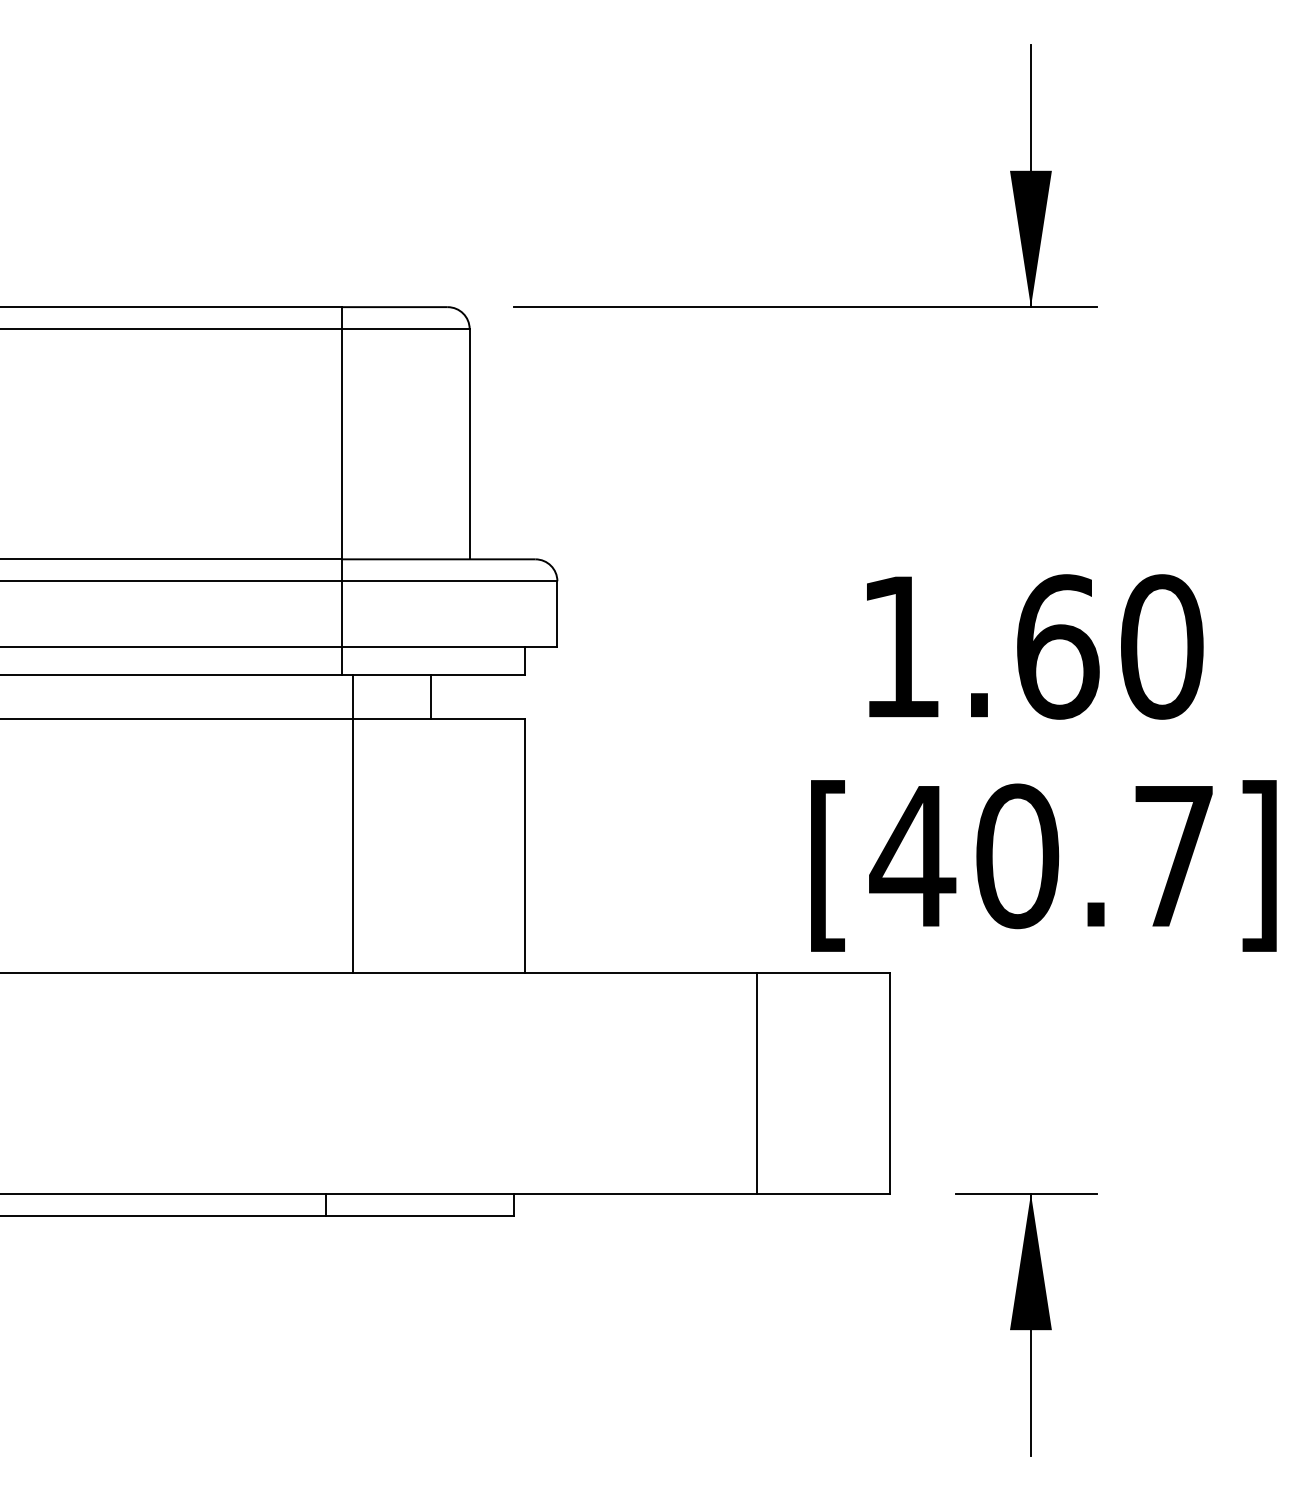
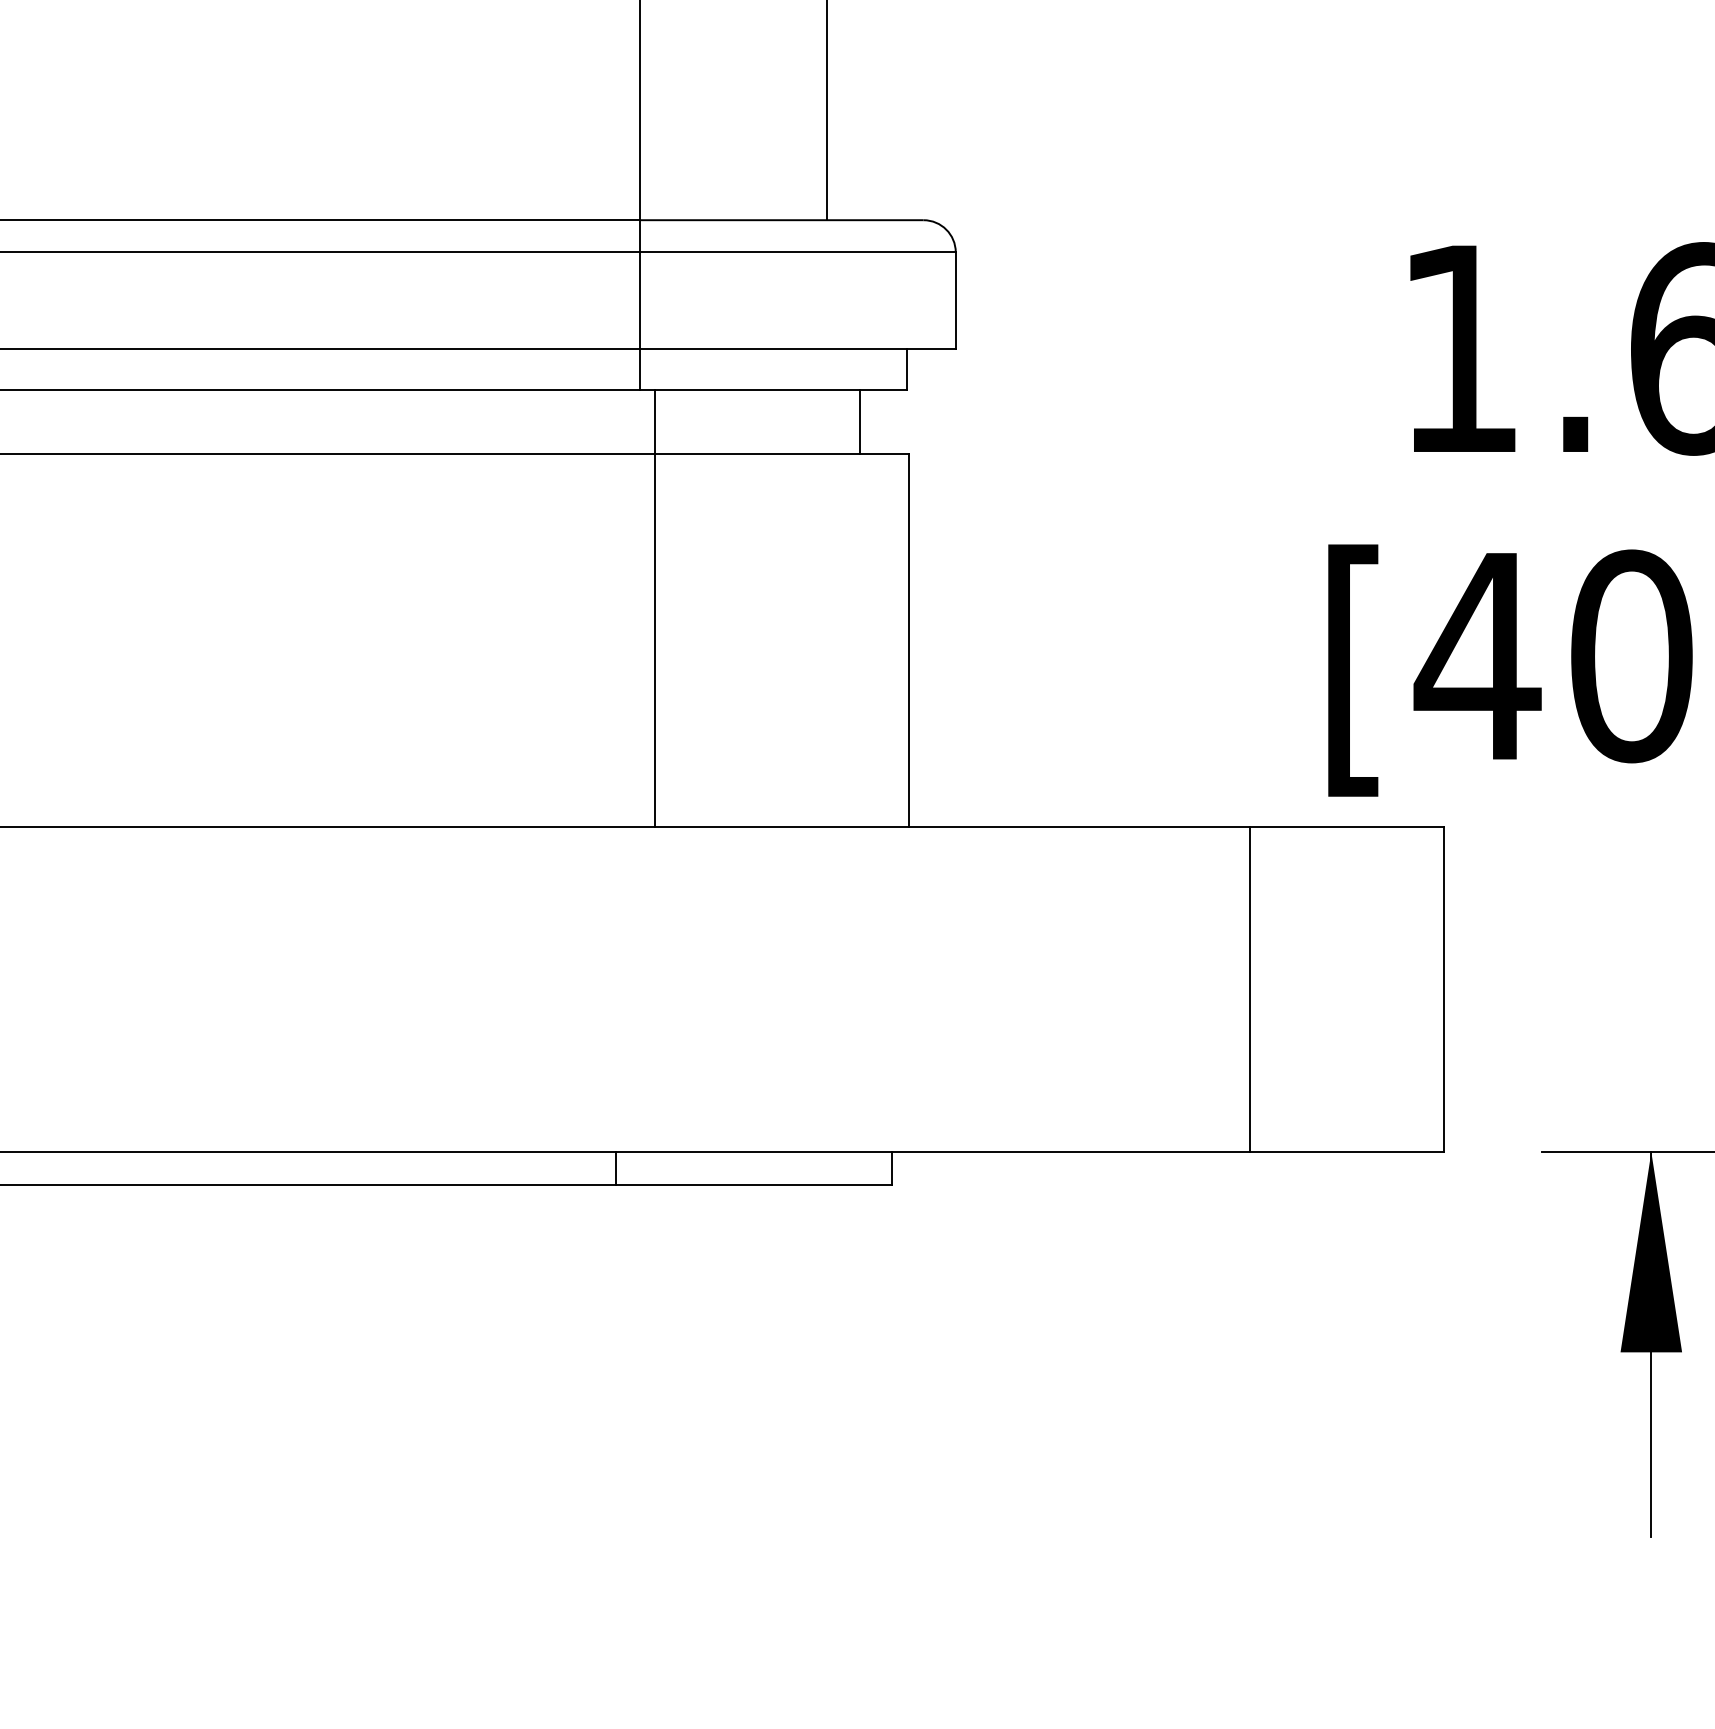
line: (431, 696) -> (860, 421), moved

